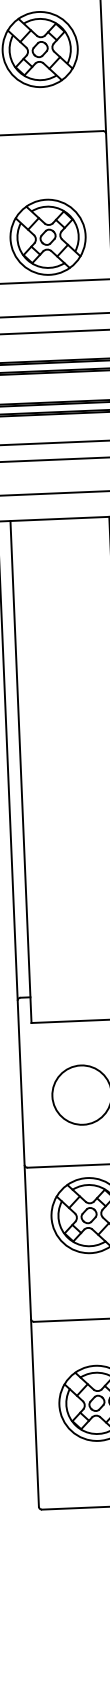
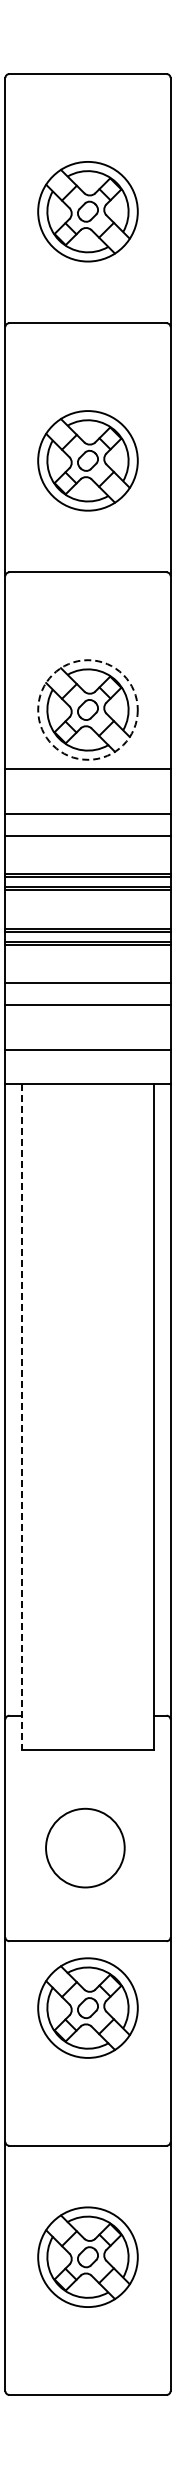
circle: (47, 236) -> (87, 709), solid -> dashed
line: (21, 772) -> (22, 1417), solid -> dashed

